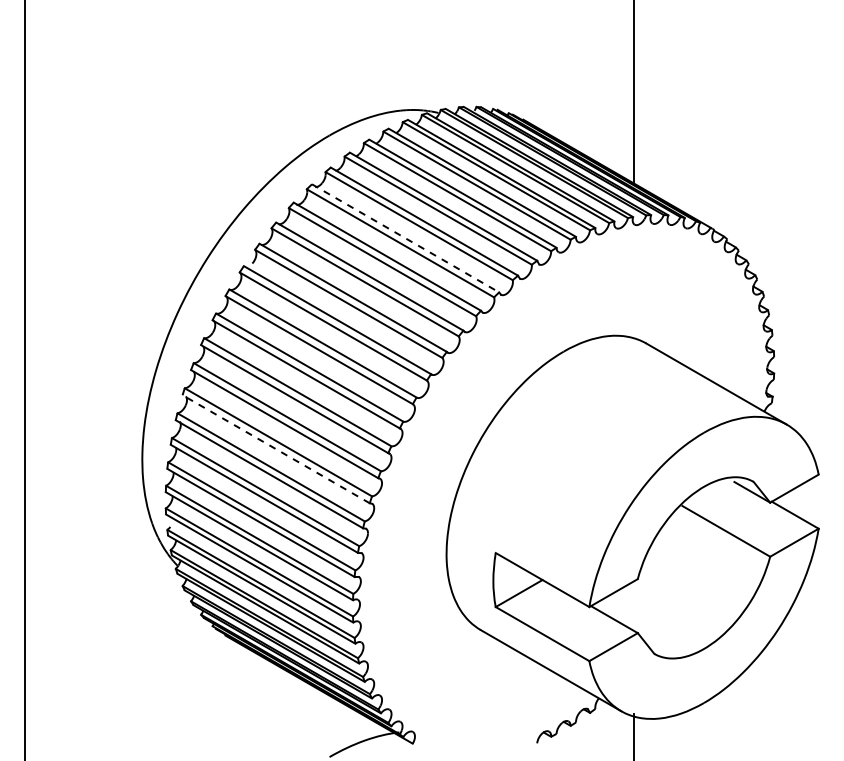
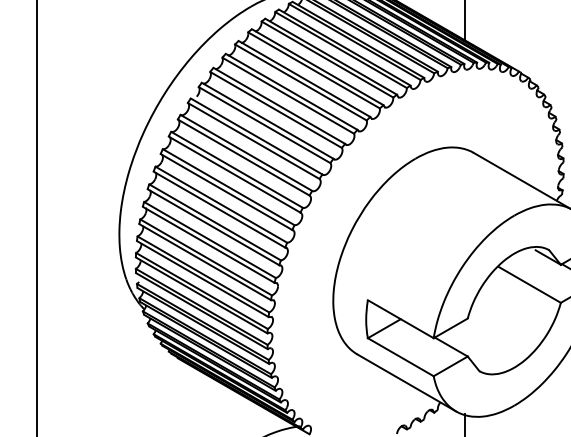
line: (406, 238) -> (305, 79), dashed -> solid
line: (275, 449) -> (213, 227), dashed -> solid

